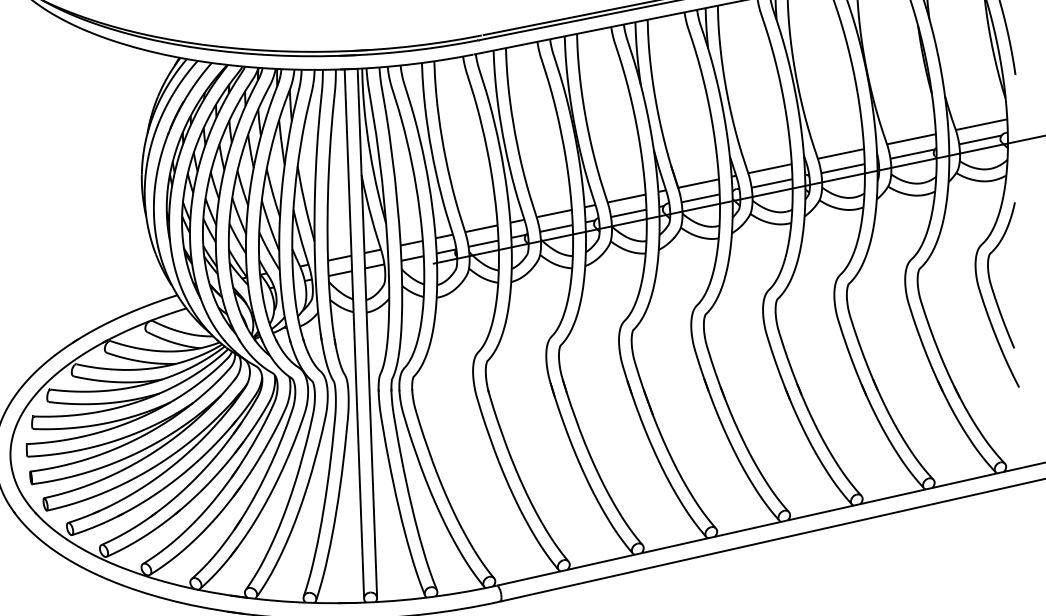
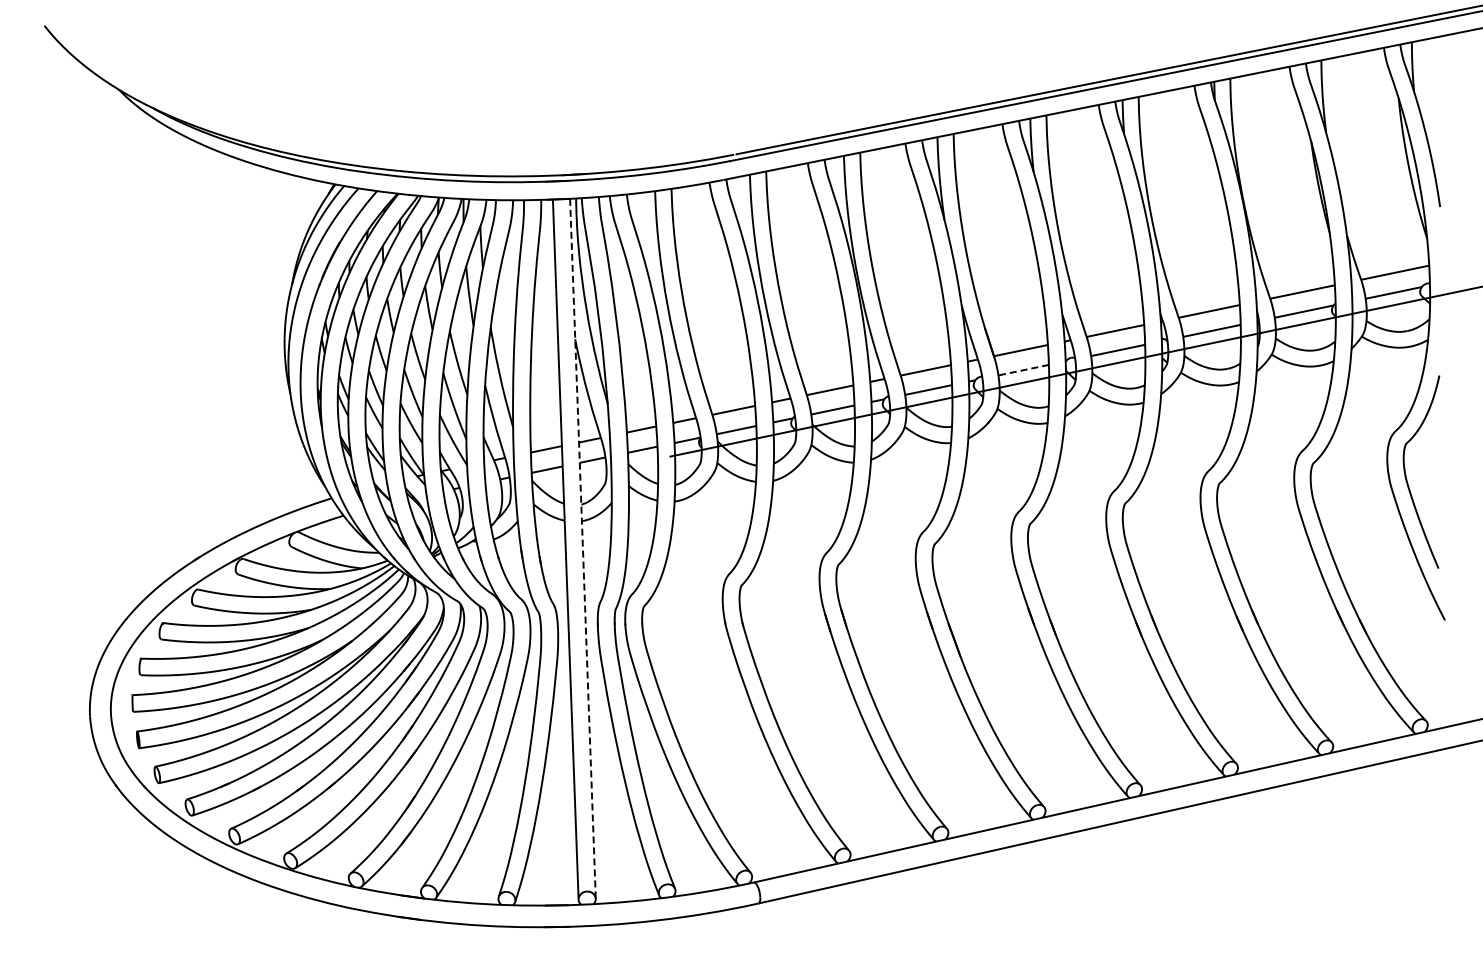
line: (700, 198) -> (1023, 370), solid -> dashed
line: (367, 333) -> (582, 548), solid -> dashed

